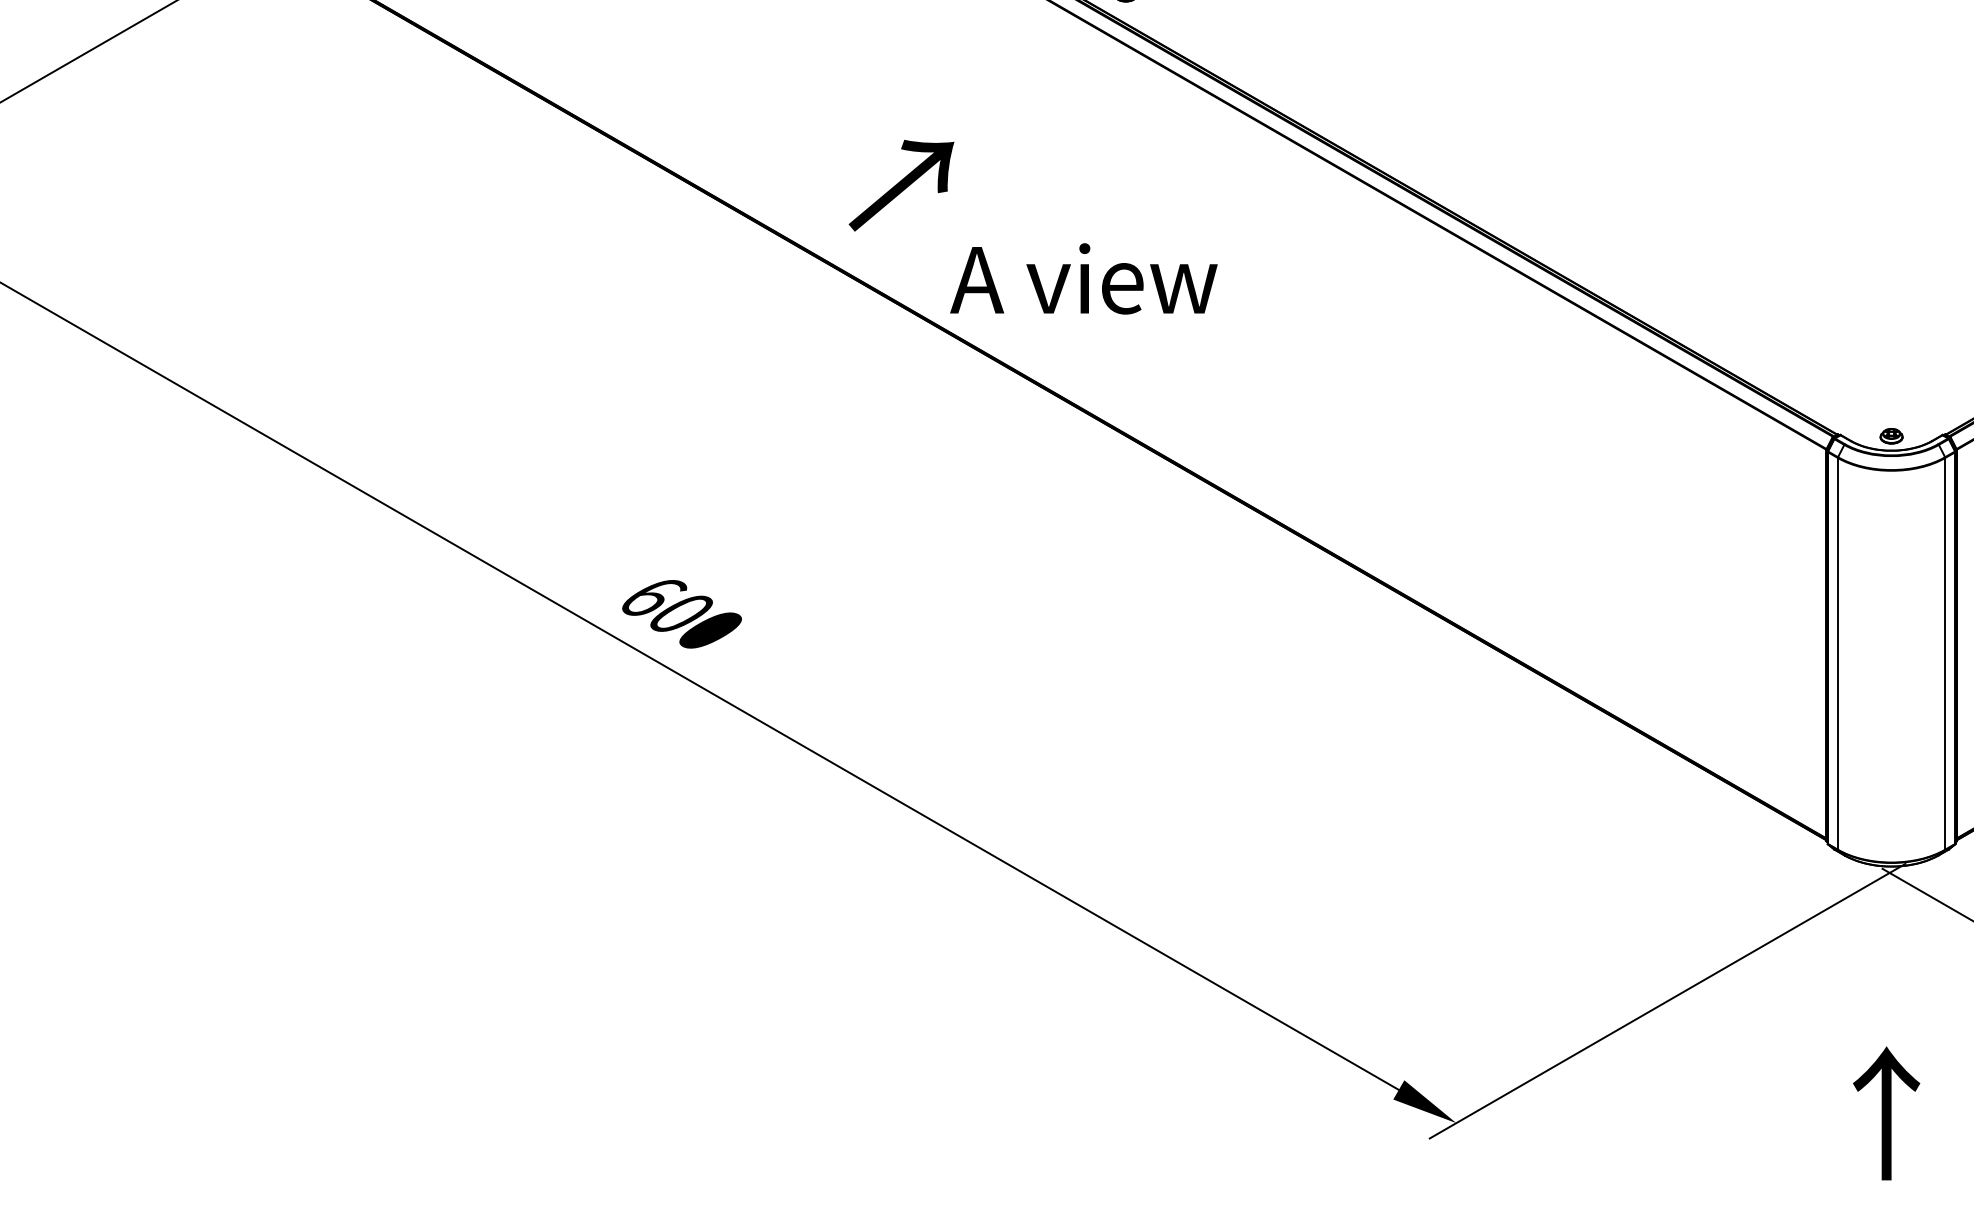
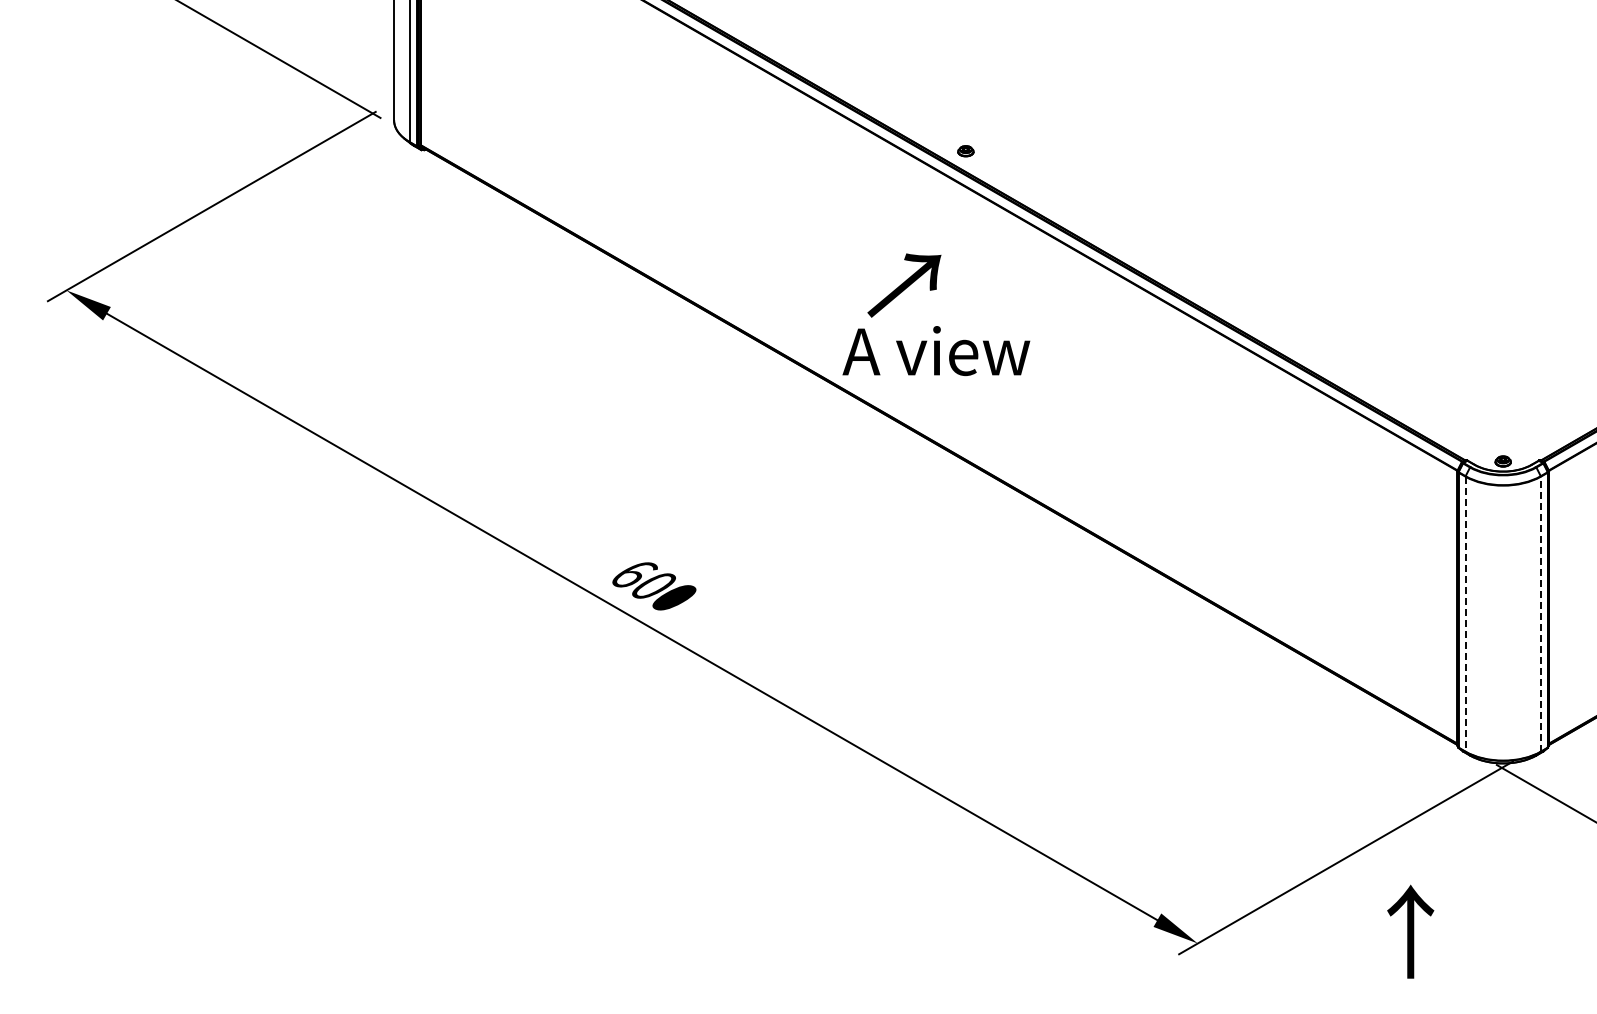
text: (901, 185) -> (904, 285), moved
line: (1944, 652) -> (1540, 613), solid -> dashed
line: (1837, 654) -> (1465, 614), solid -> dashed
text: (1886, 1113) -> (1410, 931), moved

